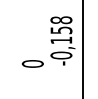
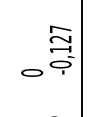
text: (61, 25) -> (60, 34), -0,158 -> -0,127

